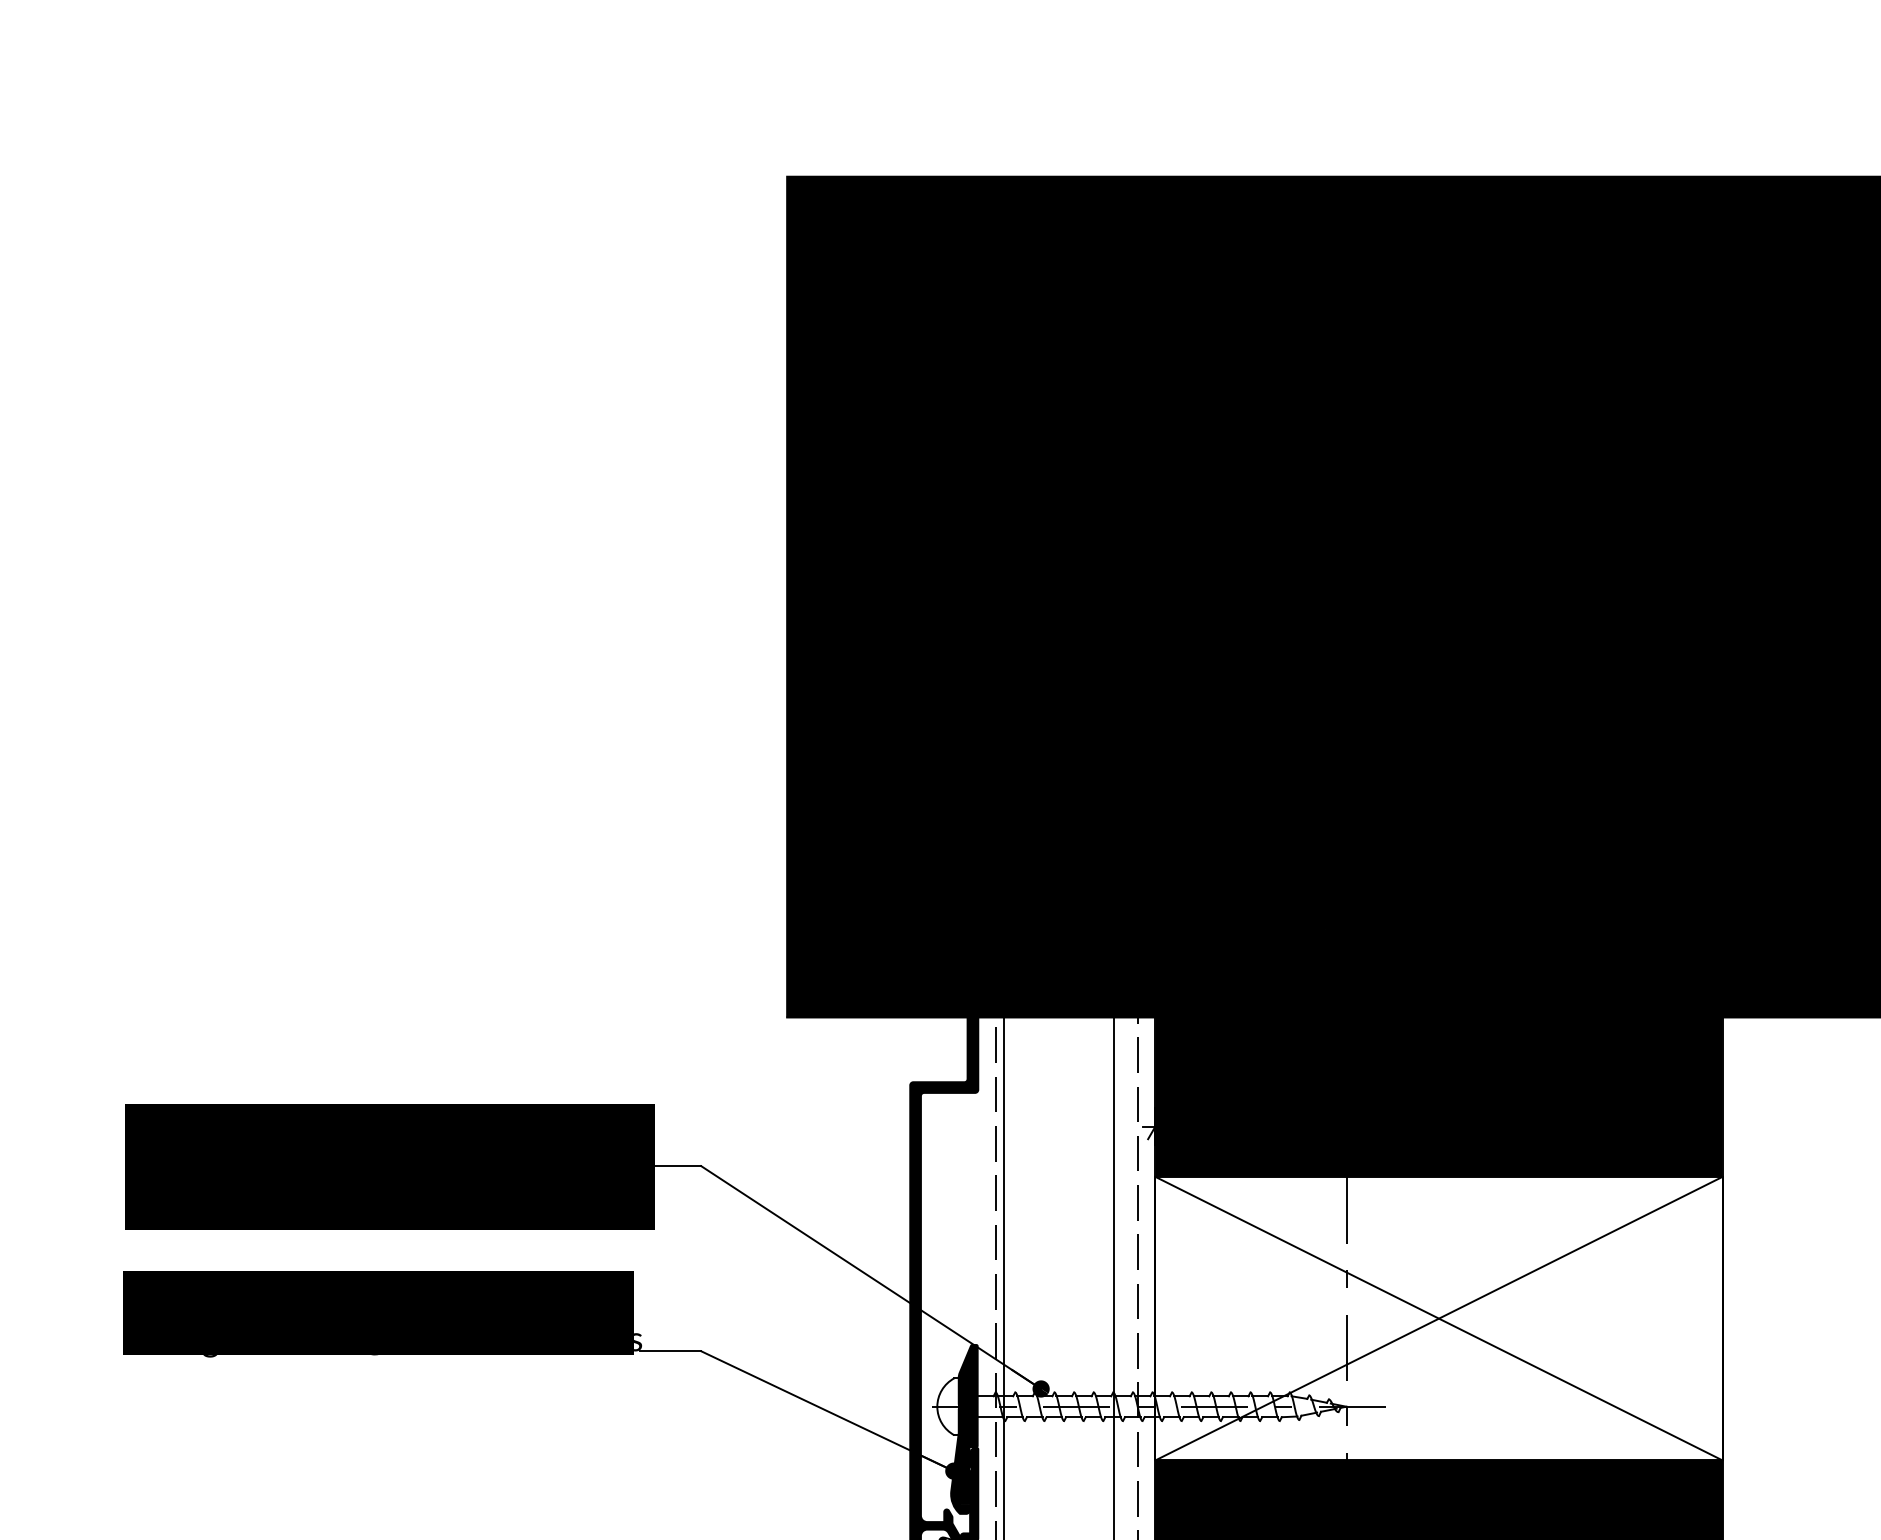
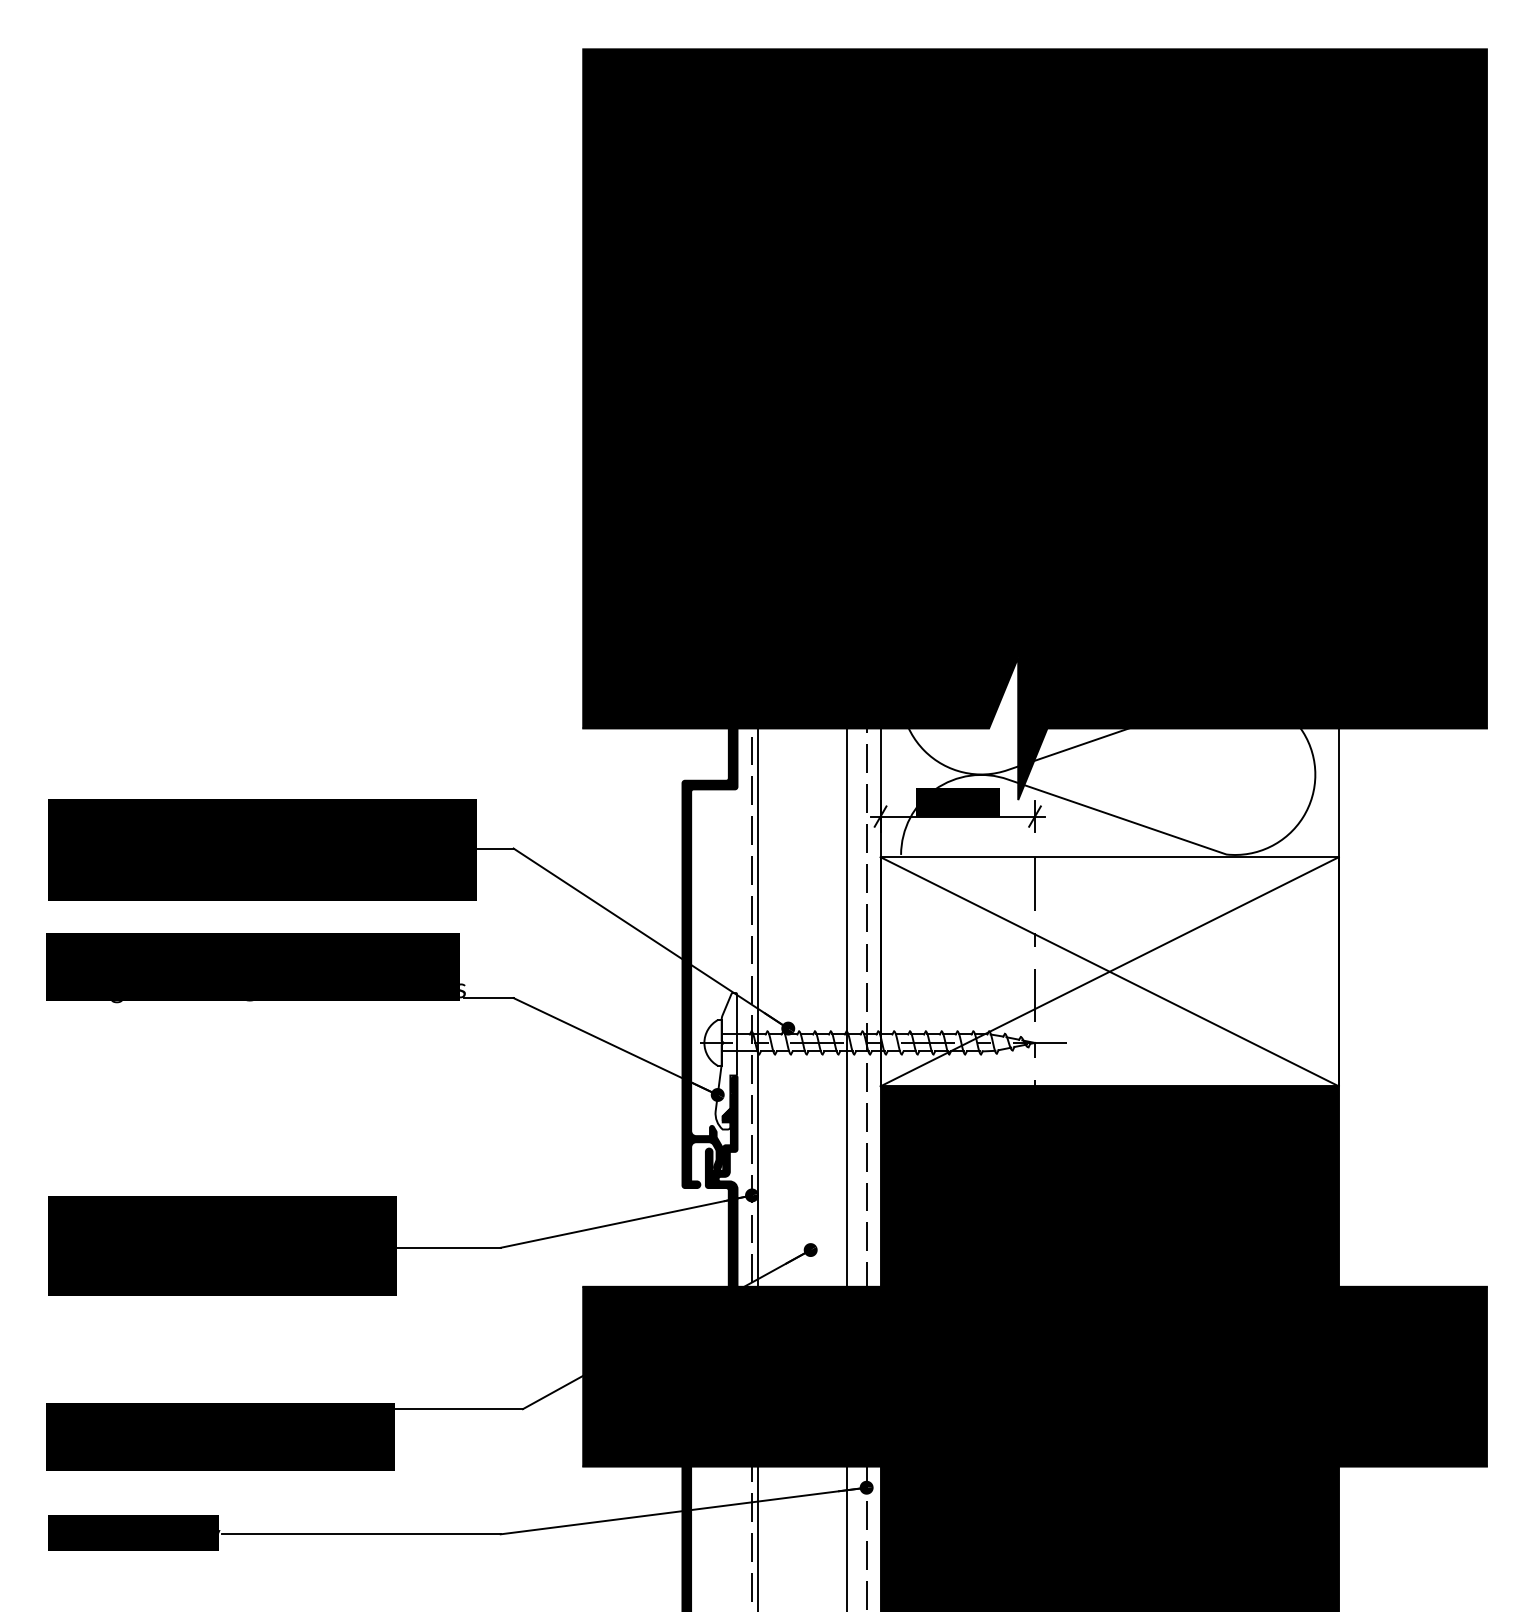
fill: (1438, 1053) -> (1109, 757), removed
fill: (963, 1429) -> (725, 1061), removed

